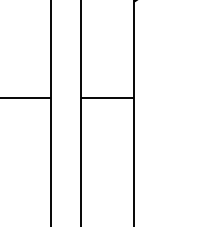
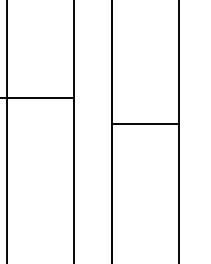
line: (106, 98) -> (144, 123), moved

